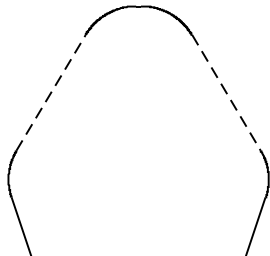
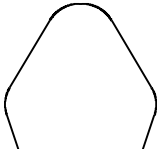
line: (50, 91) -> (29, 53), dashed -> solid
line: (226, 93) -> (131, 54), dashed -> solid

